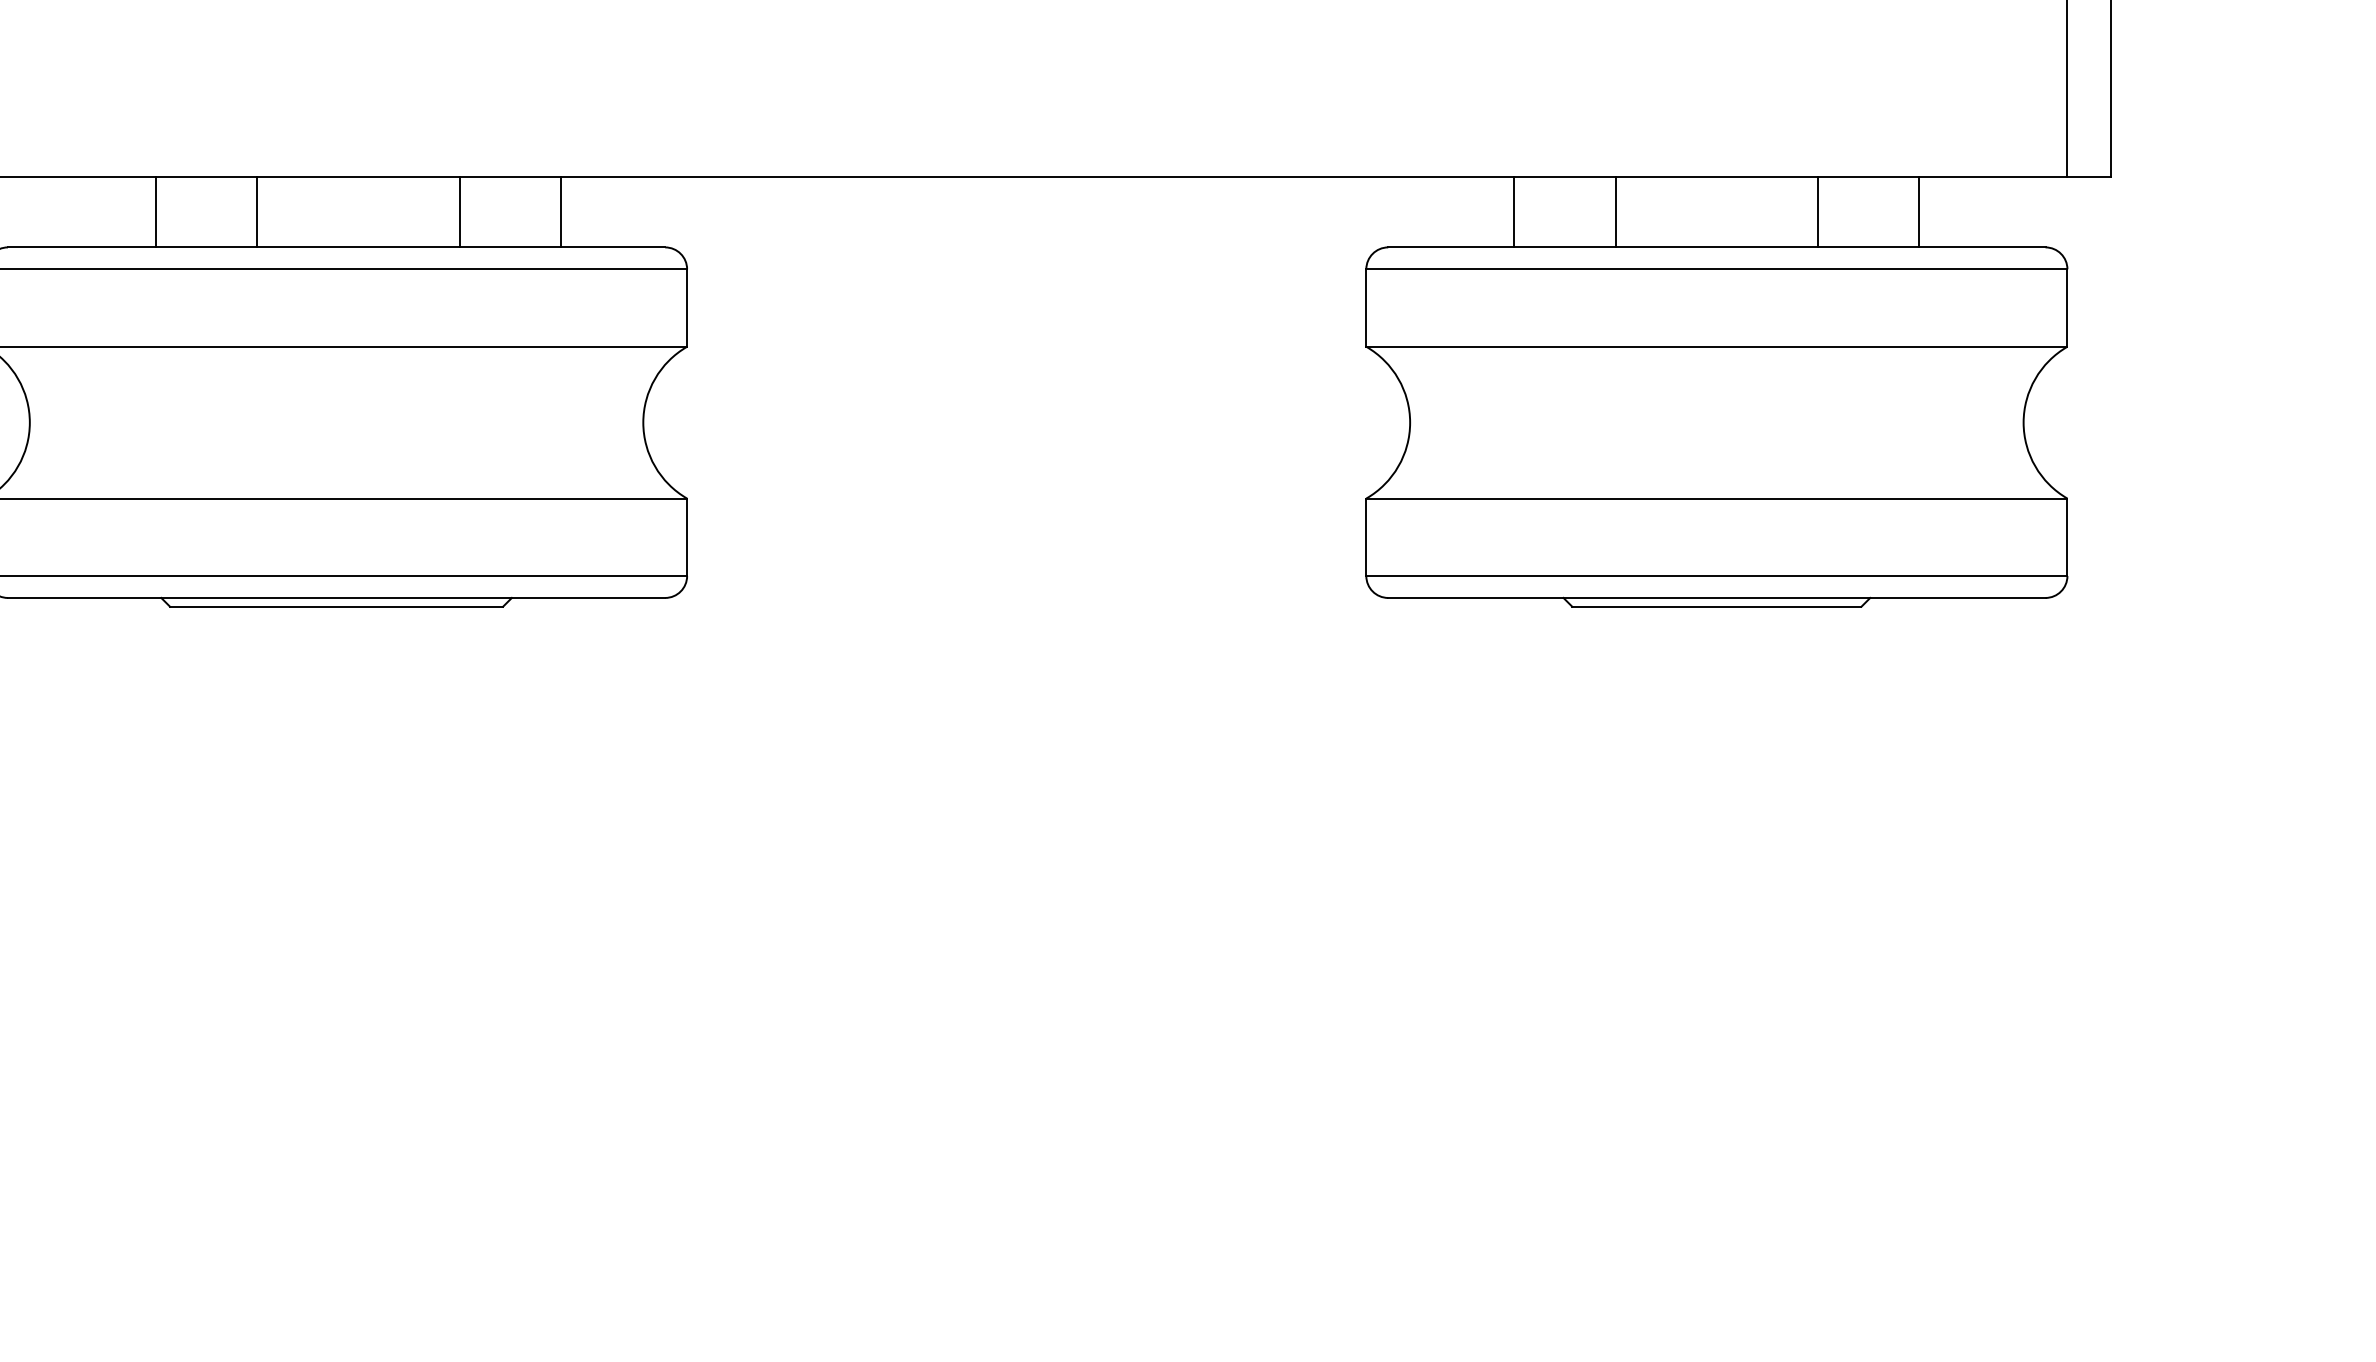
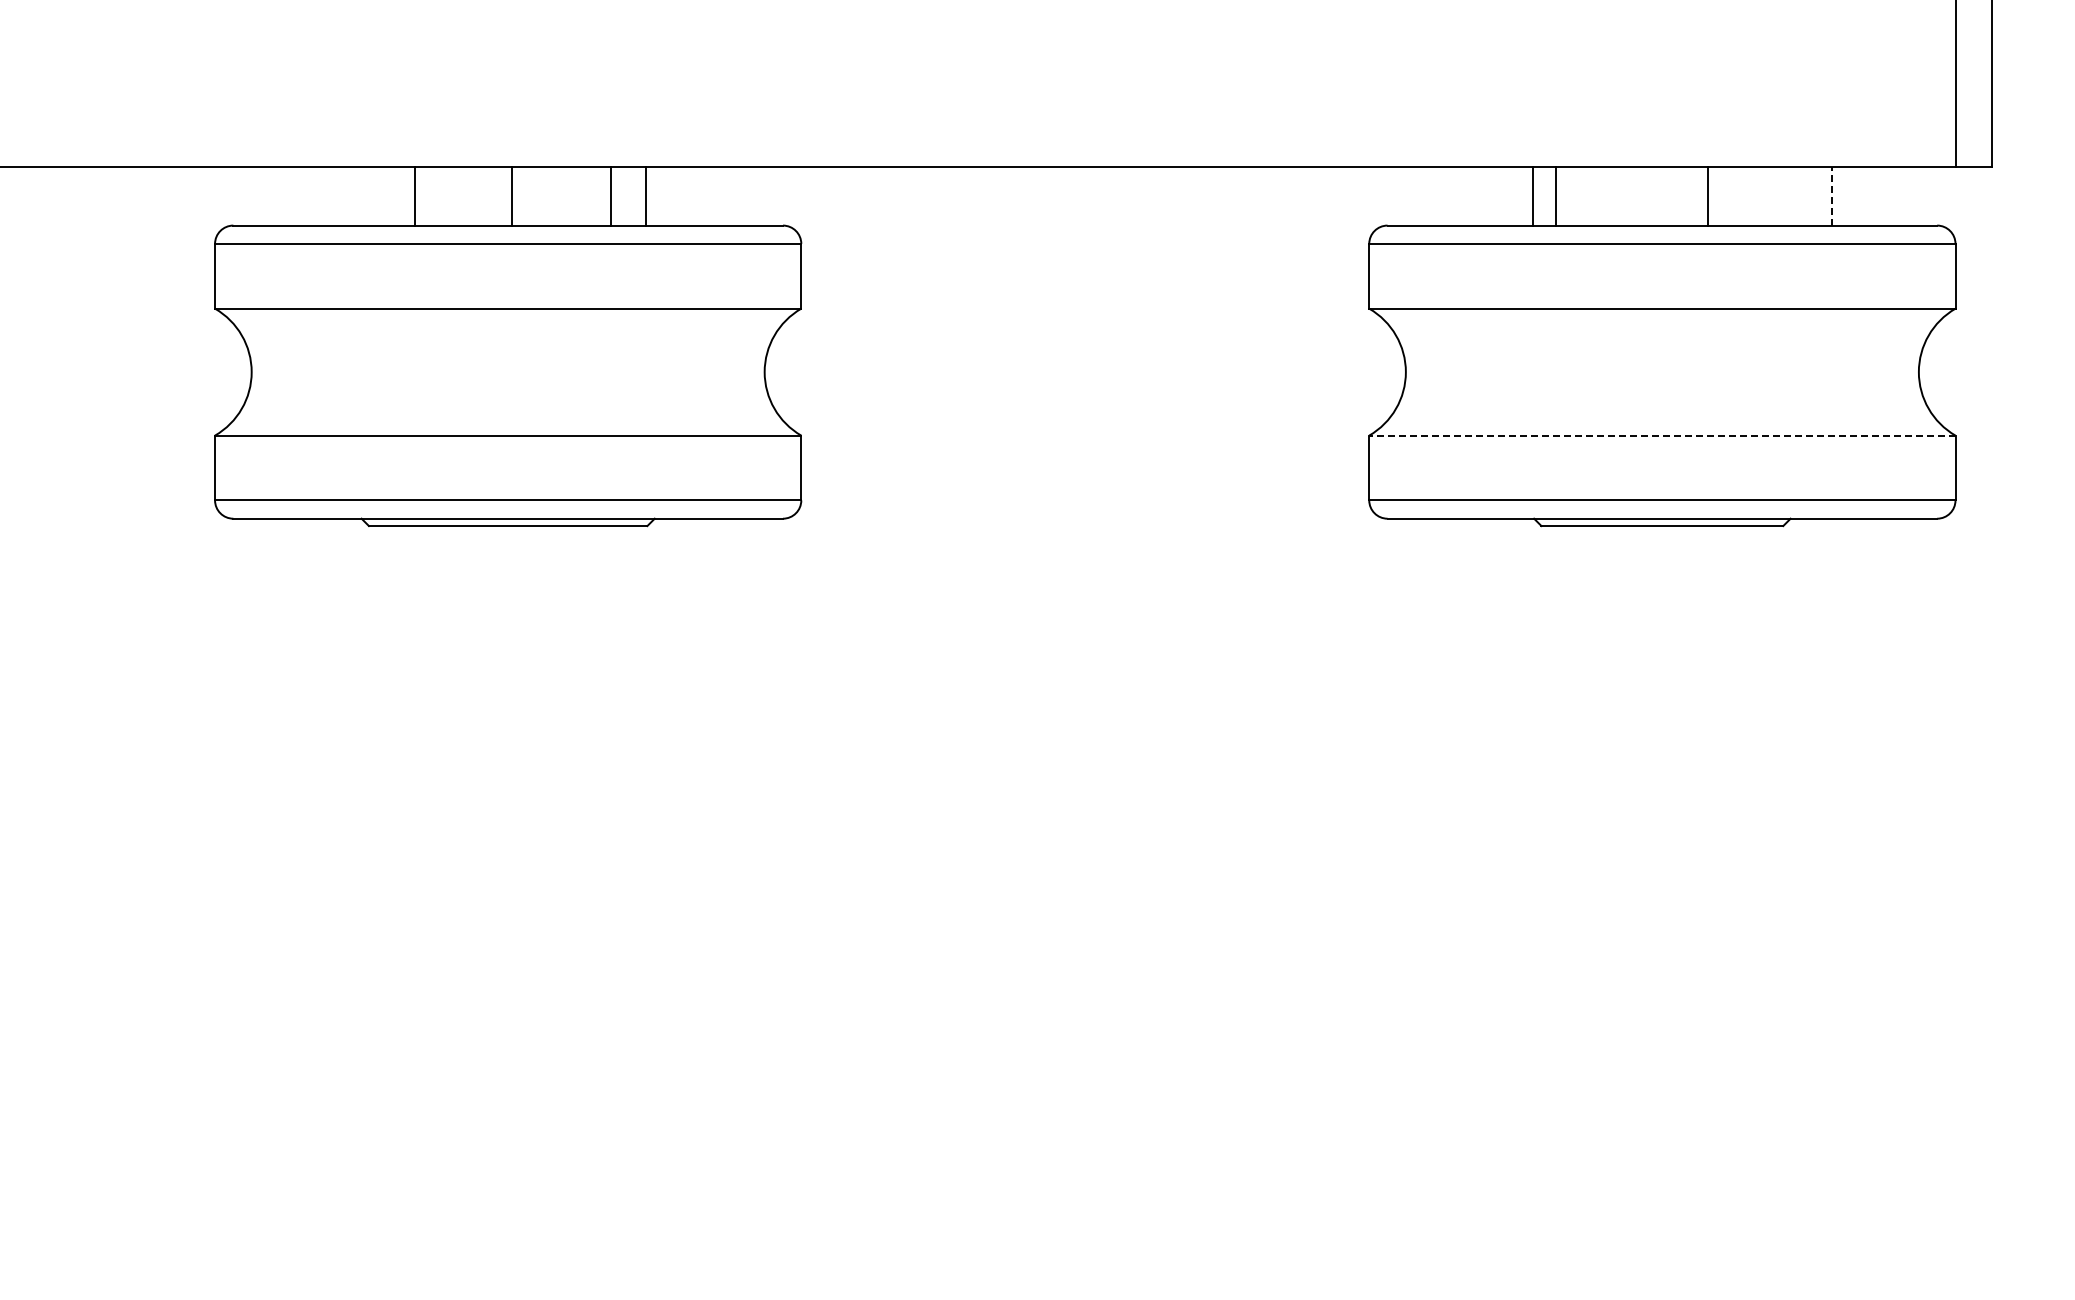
line: (156, 211) -> (415, 195), moved
line: (256, 211) -> (511, 195), moved
line: (560, 211) -> (645, 195), moved
line: (1514, 211) -> (1556, 195), moved
line: (1615, 211) -> (1532, 195), moved
line: (1817, 211) -> (1707, 195), moved
line: (1919, 211) -> (1831, 195), solid -> dashed
line: (1715, 498) -> (1661, 435), solid -> dashed

